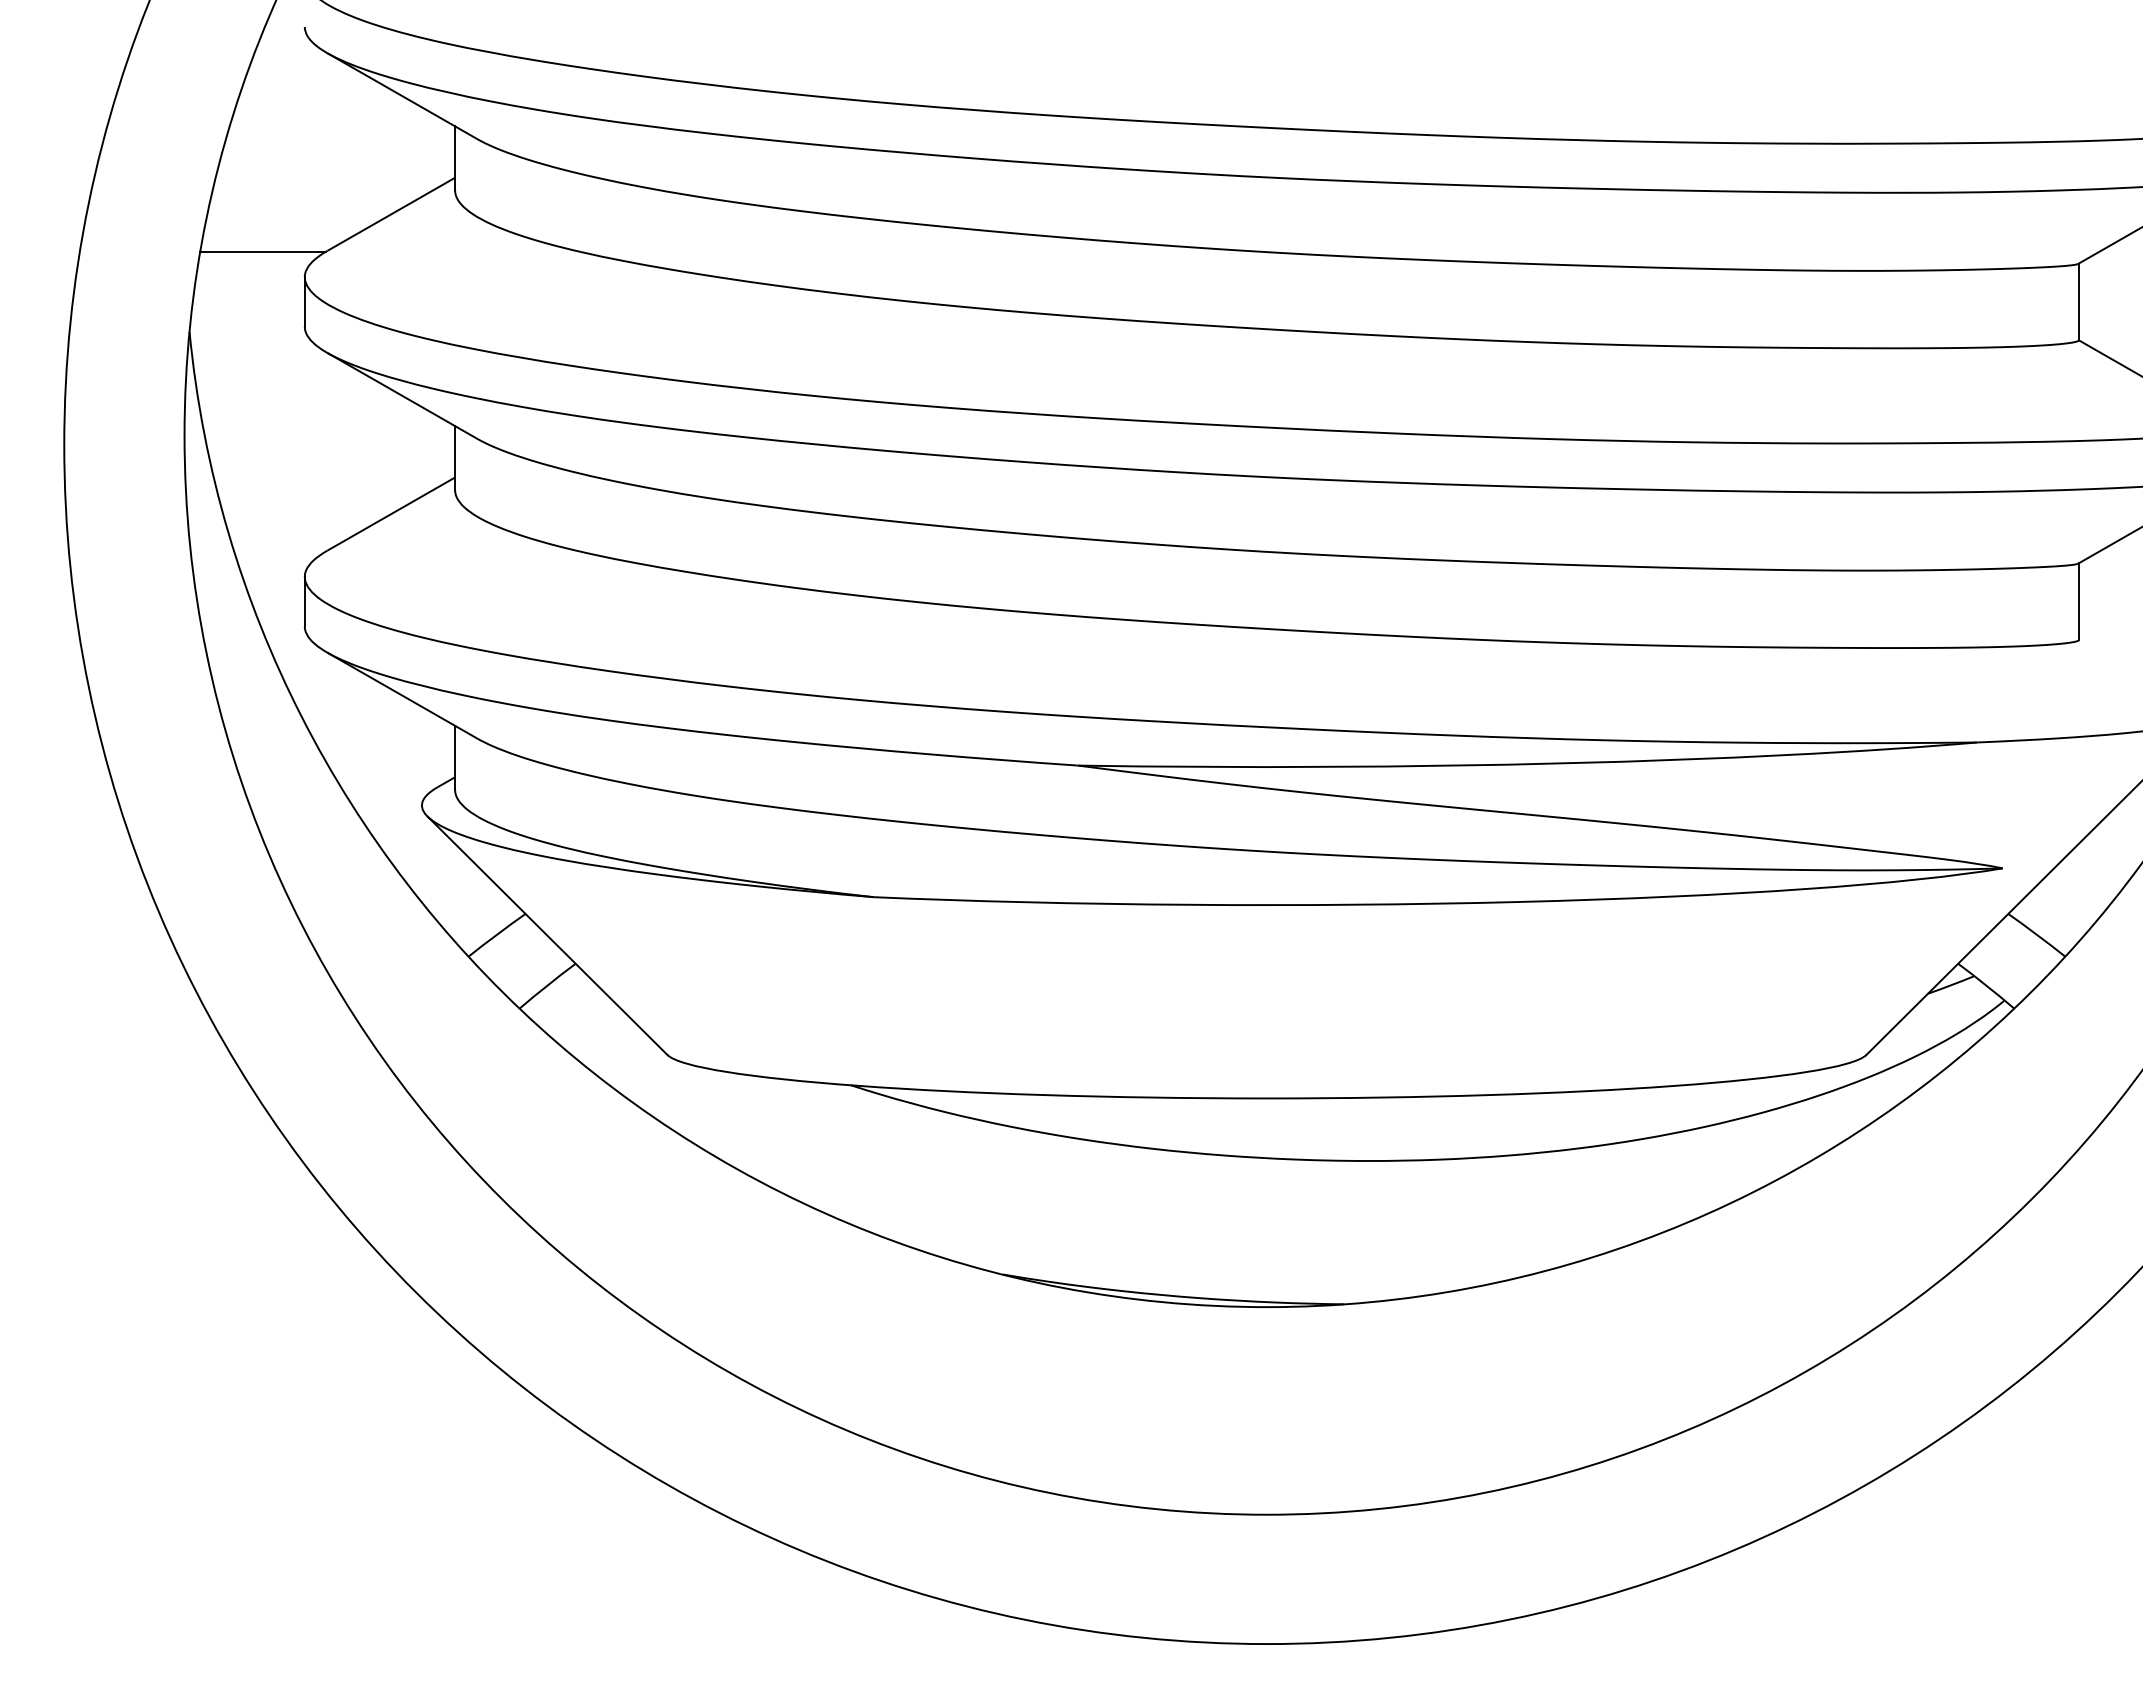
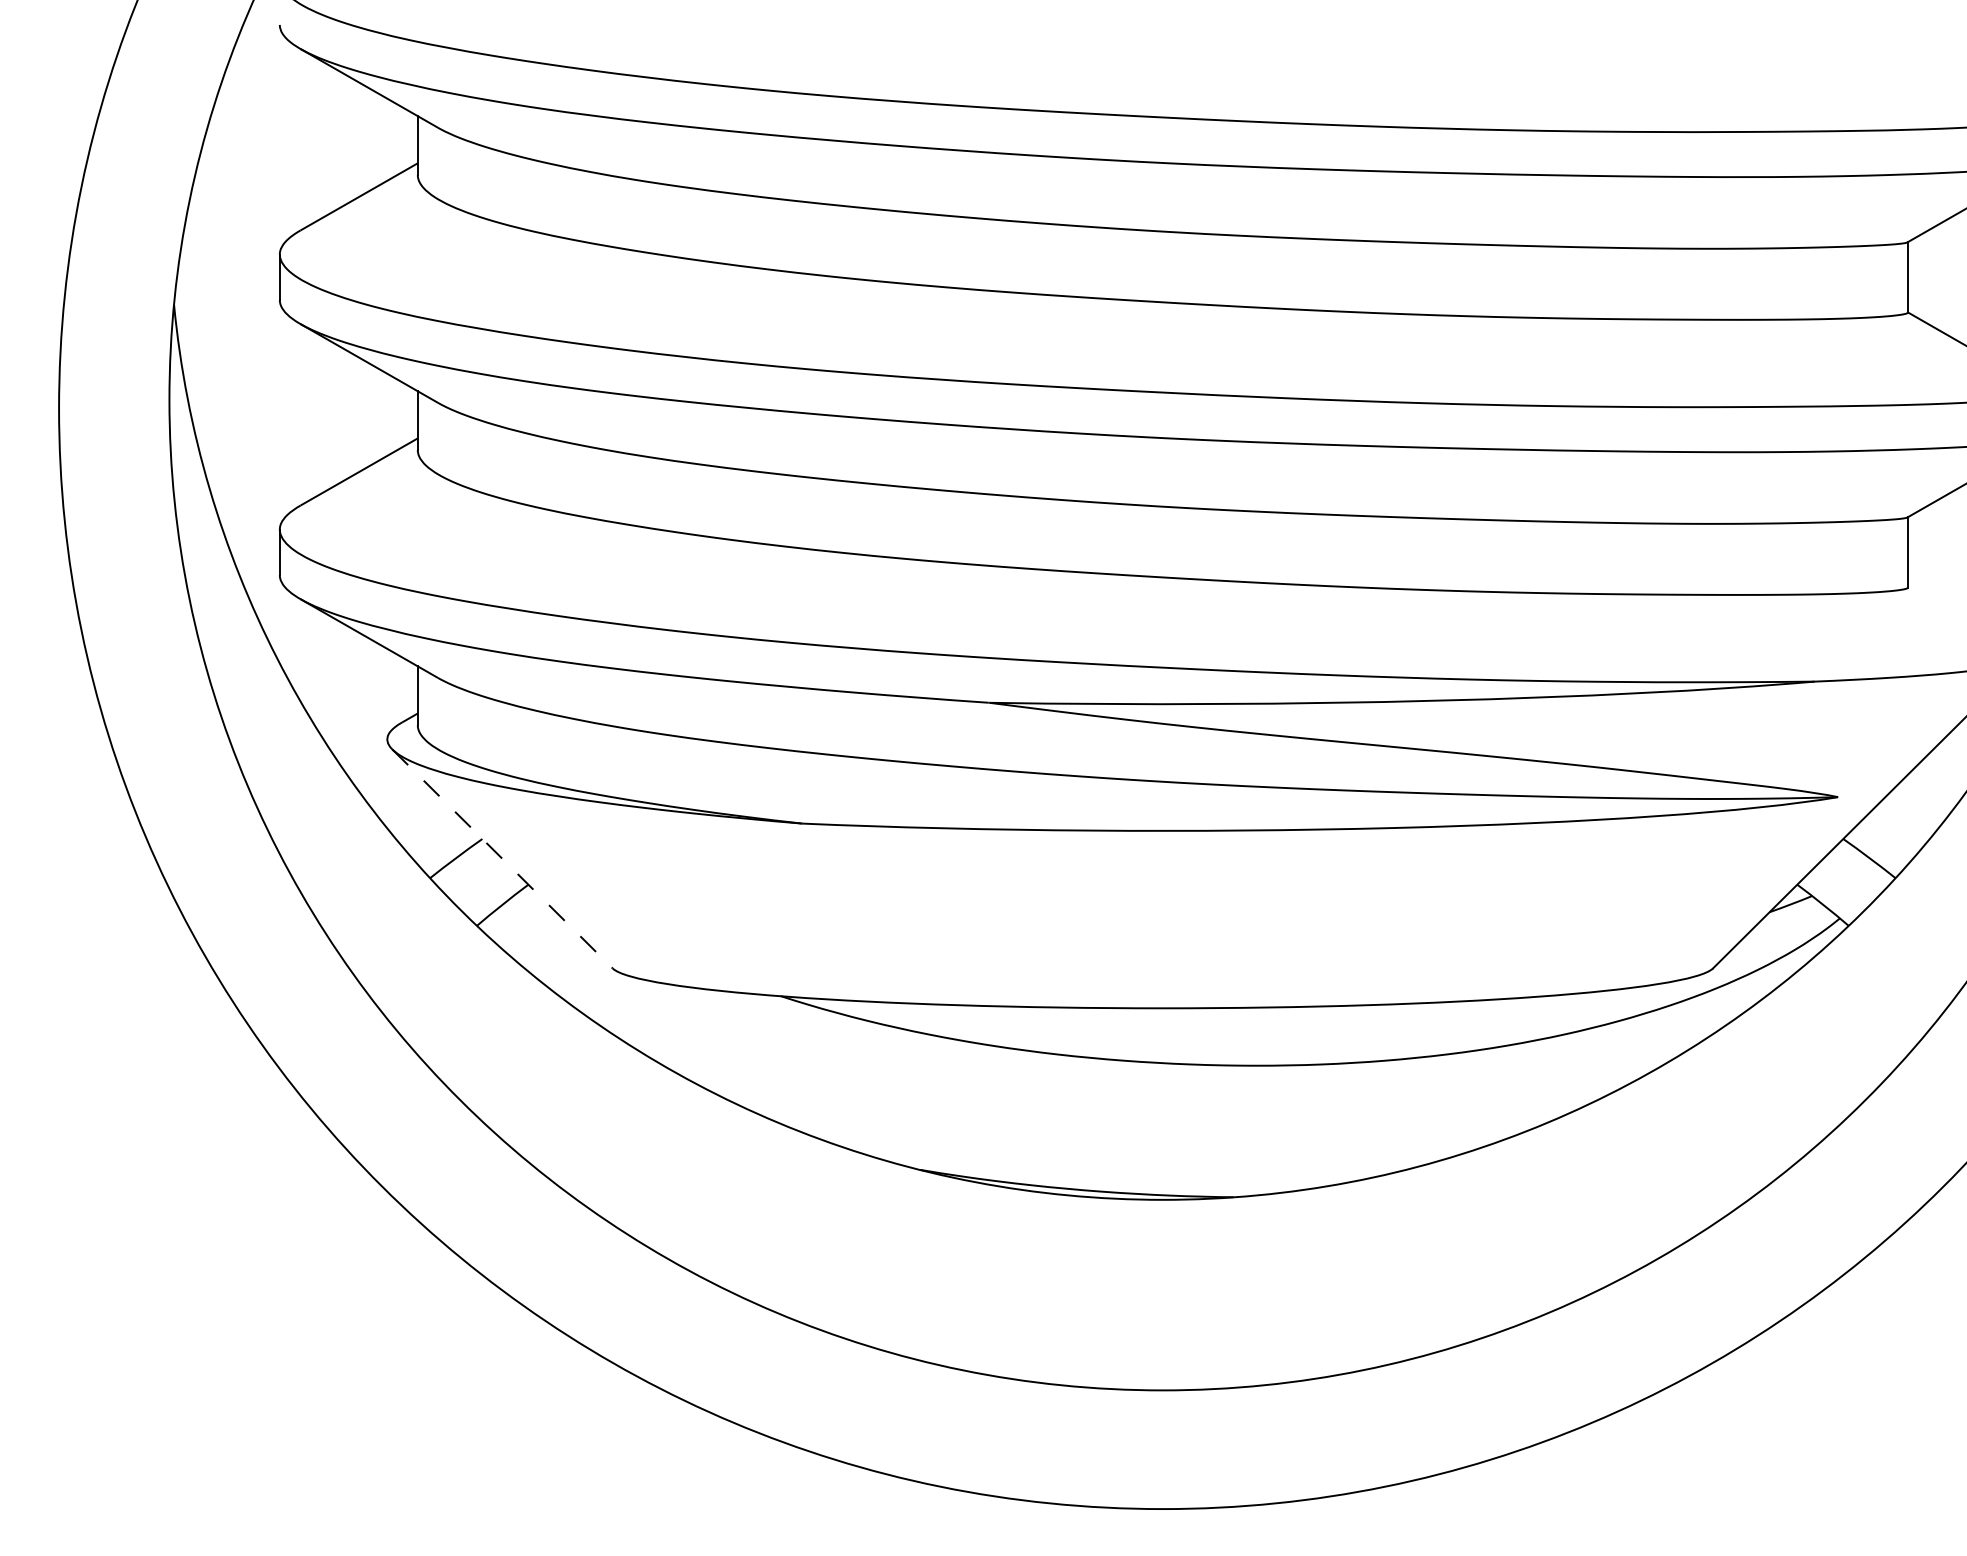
line: (263, 251) -> (241, 230), removed
line: (547, 936) -> (502, 859), solid -> dashed

